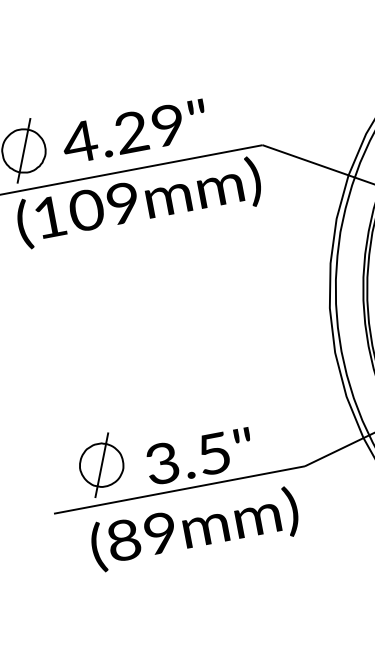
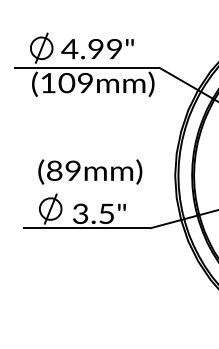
text: (130, 133) -> (95, 49), 4.29" -> 4.99"
text: (195, 528) -> (90, 171), moved

